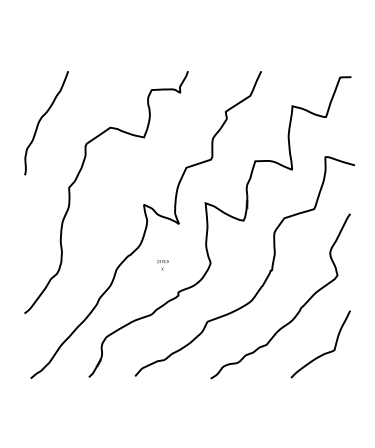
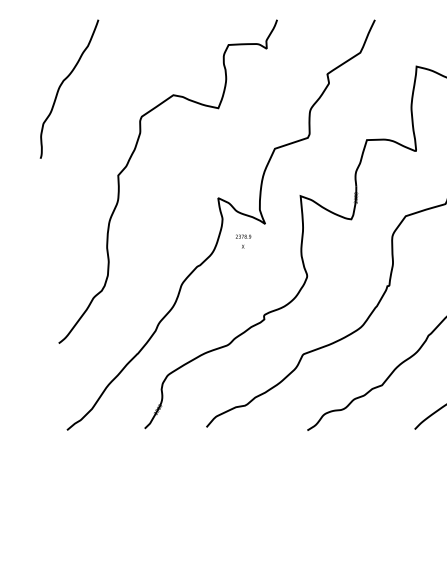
curve: (40, 121) -> (61, 86), moved
text: (162, 265) -> (243, 241), moved

